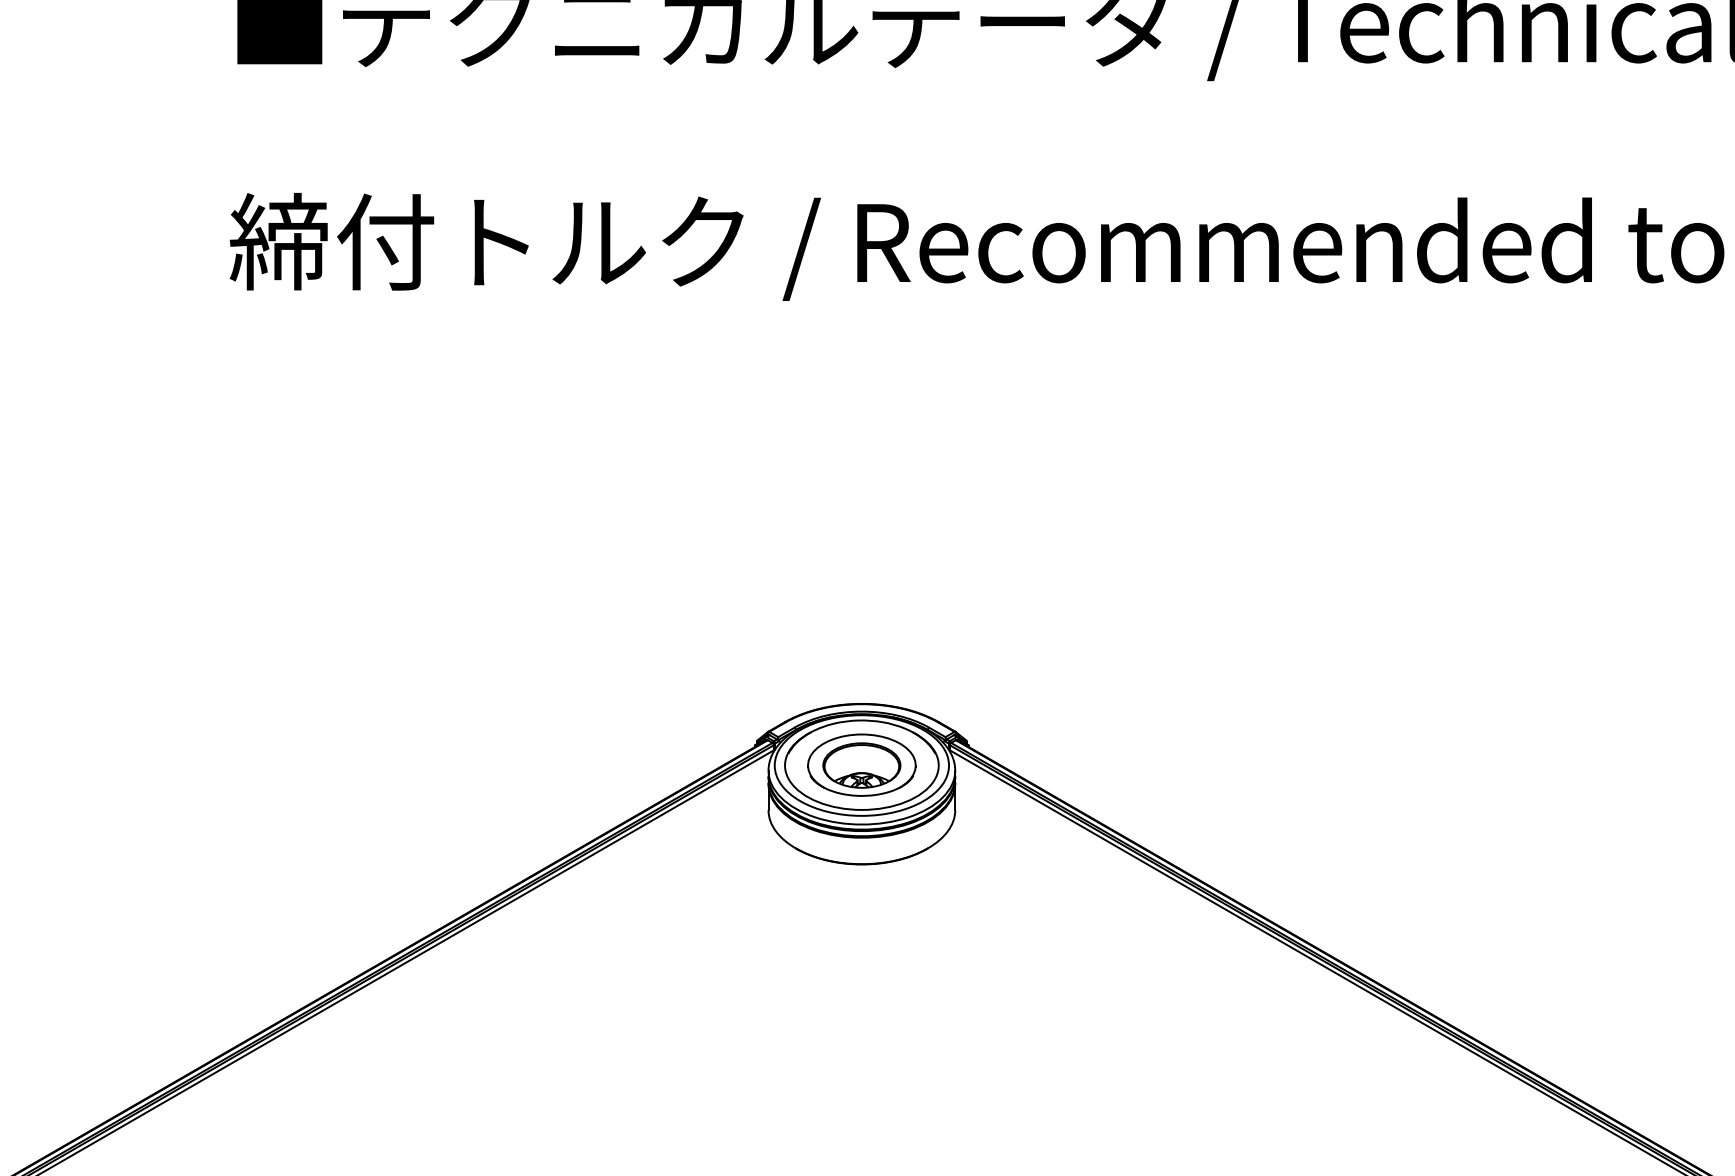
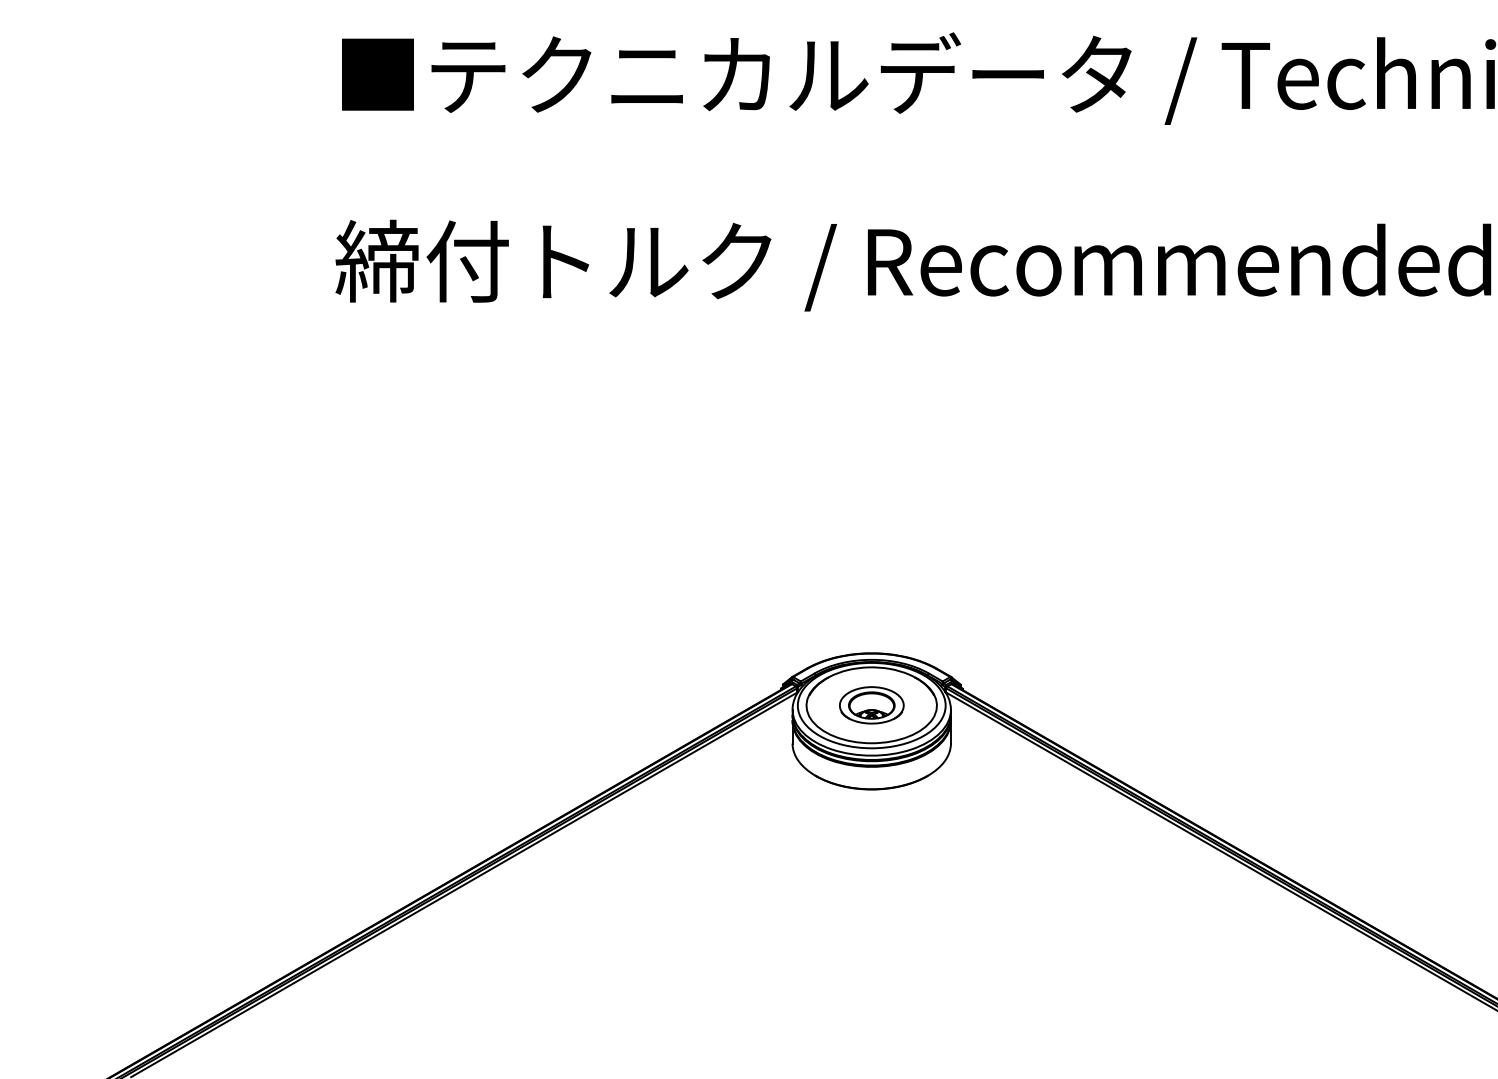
part: (861, 765) -> (871, 705), size x0.7

